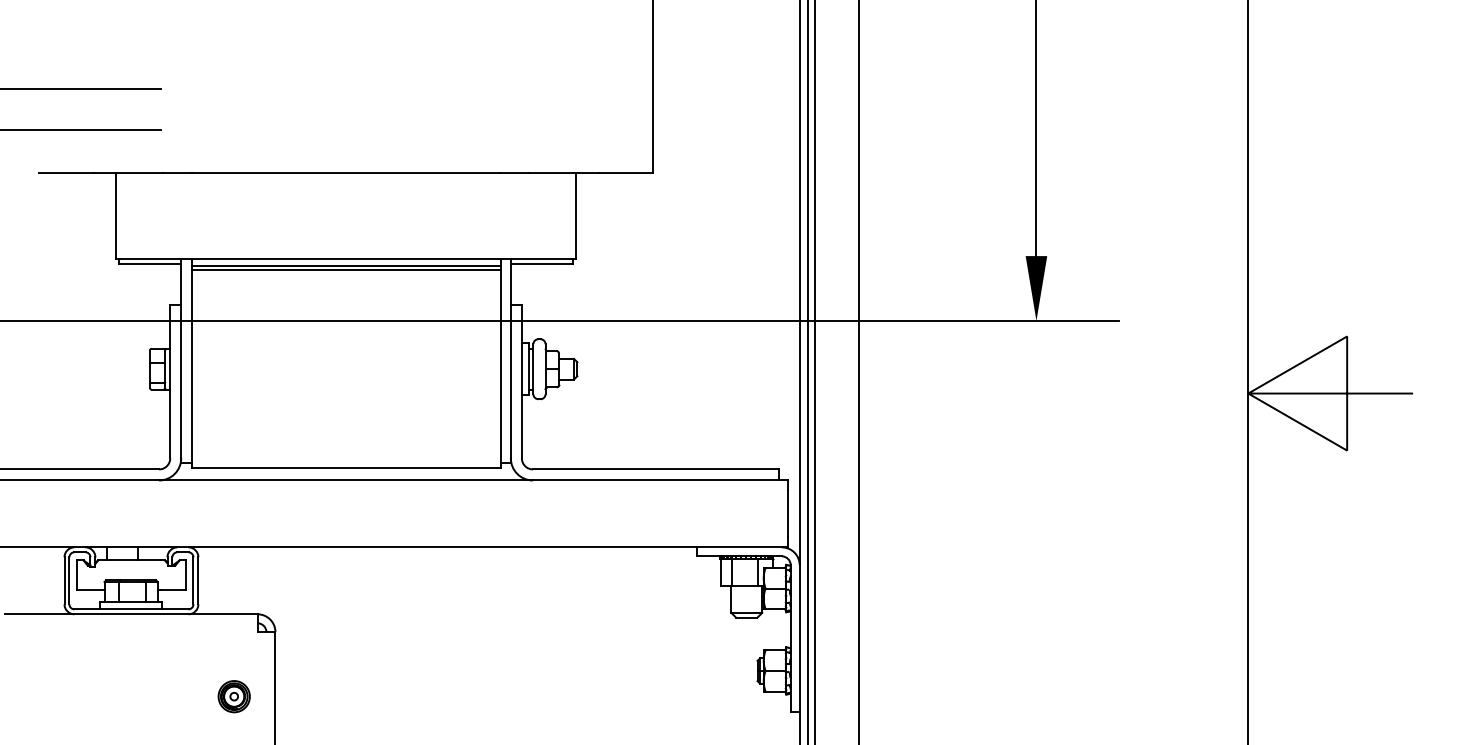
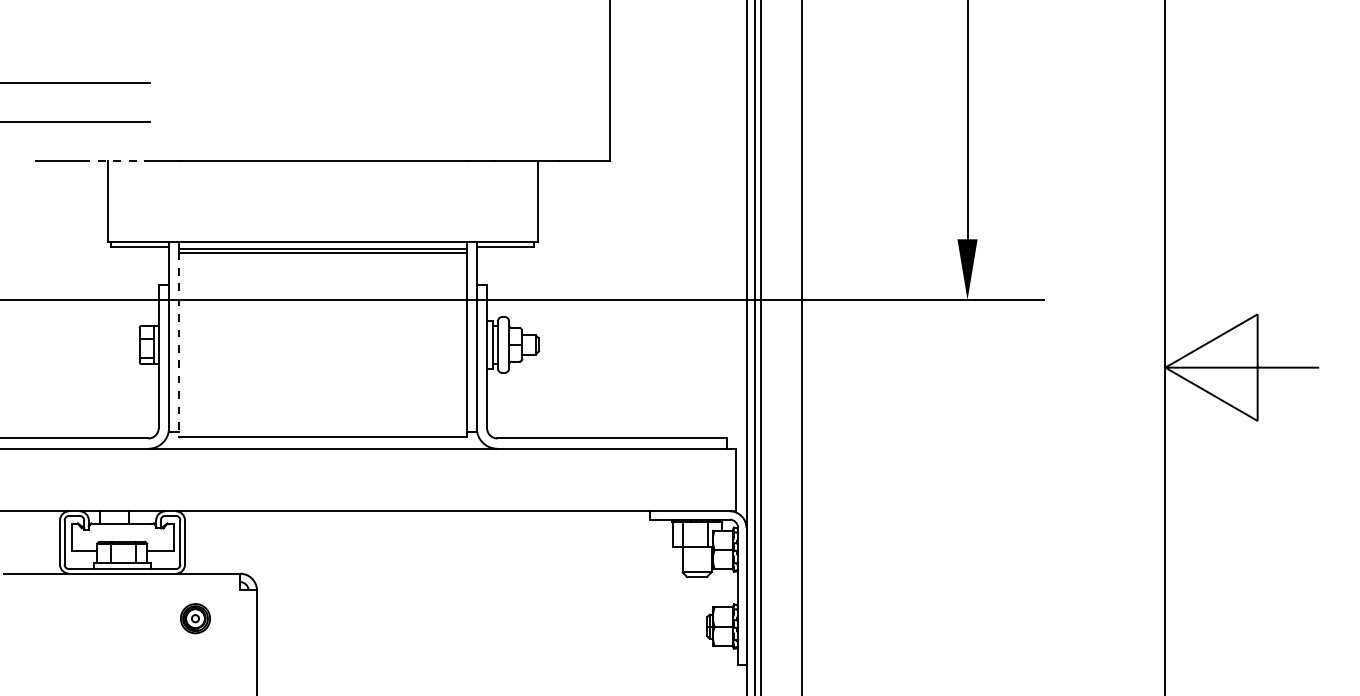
line: (128, 172) -> (119, 161), solid -> dashed
line: (191, 369) -> (178, 345), solid -> dashed
part: (234, 696) -> (195, 618), moved

